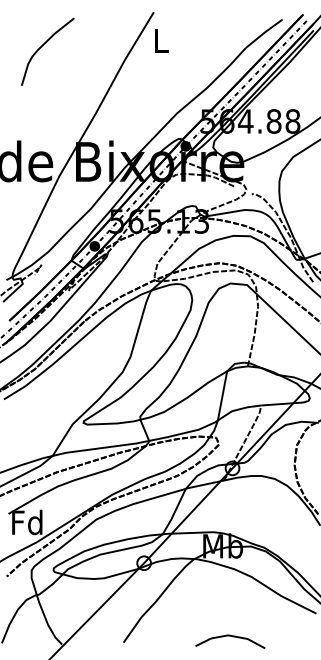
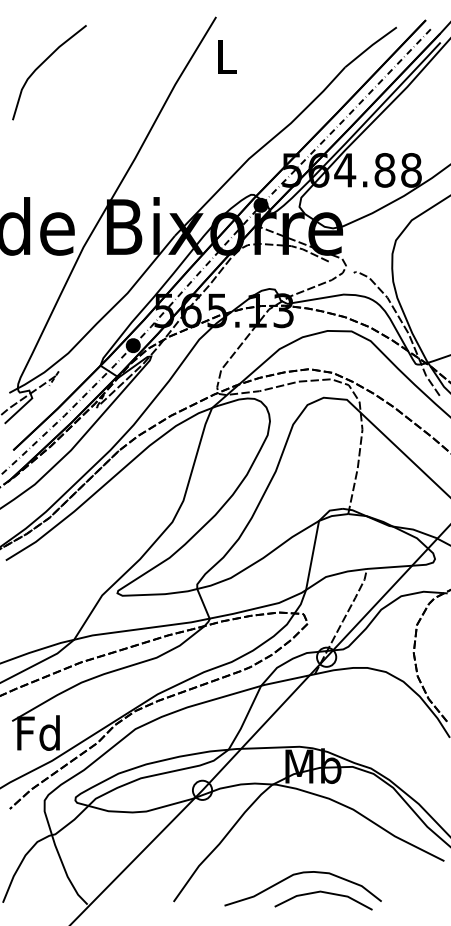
curve: (42, 46) -> (42, 64), moved
curve: (213, 623) -> (299, 874), added

